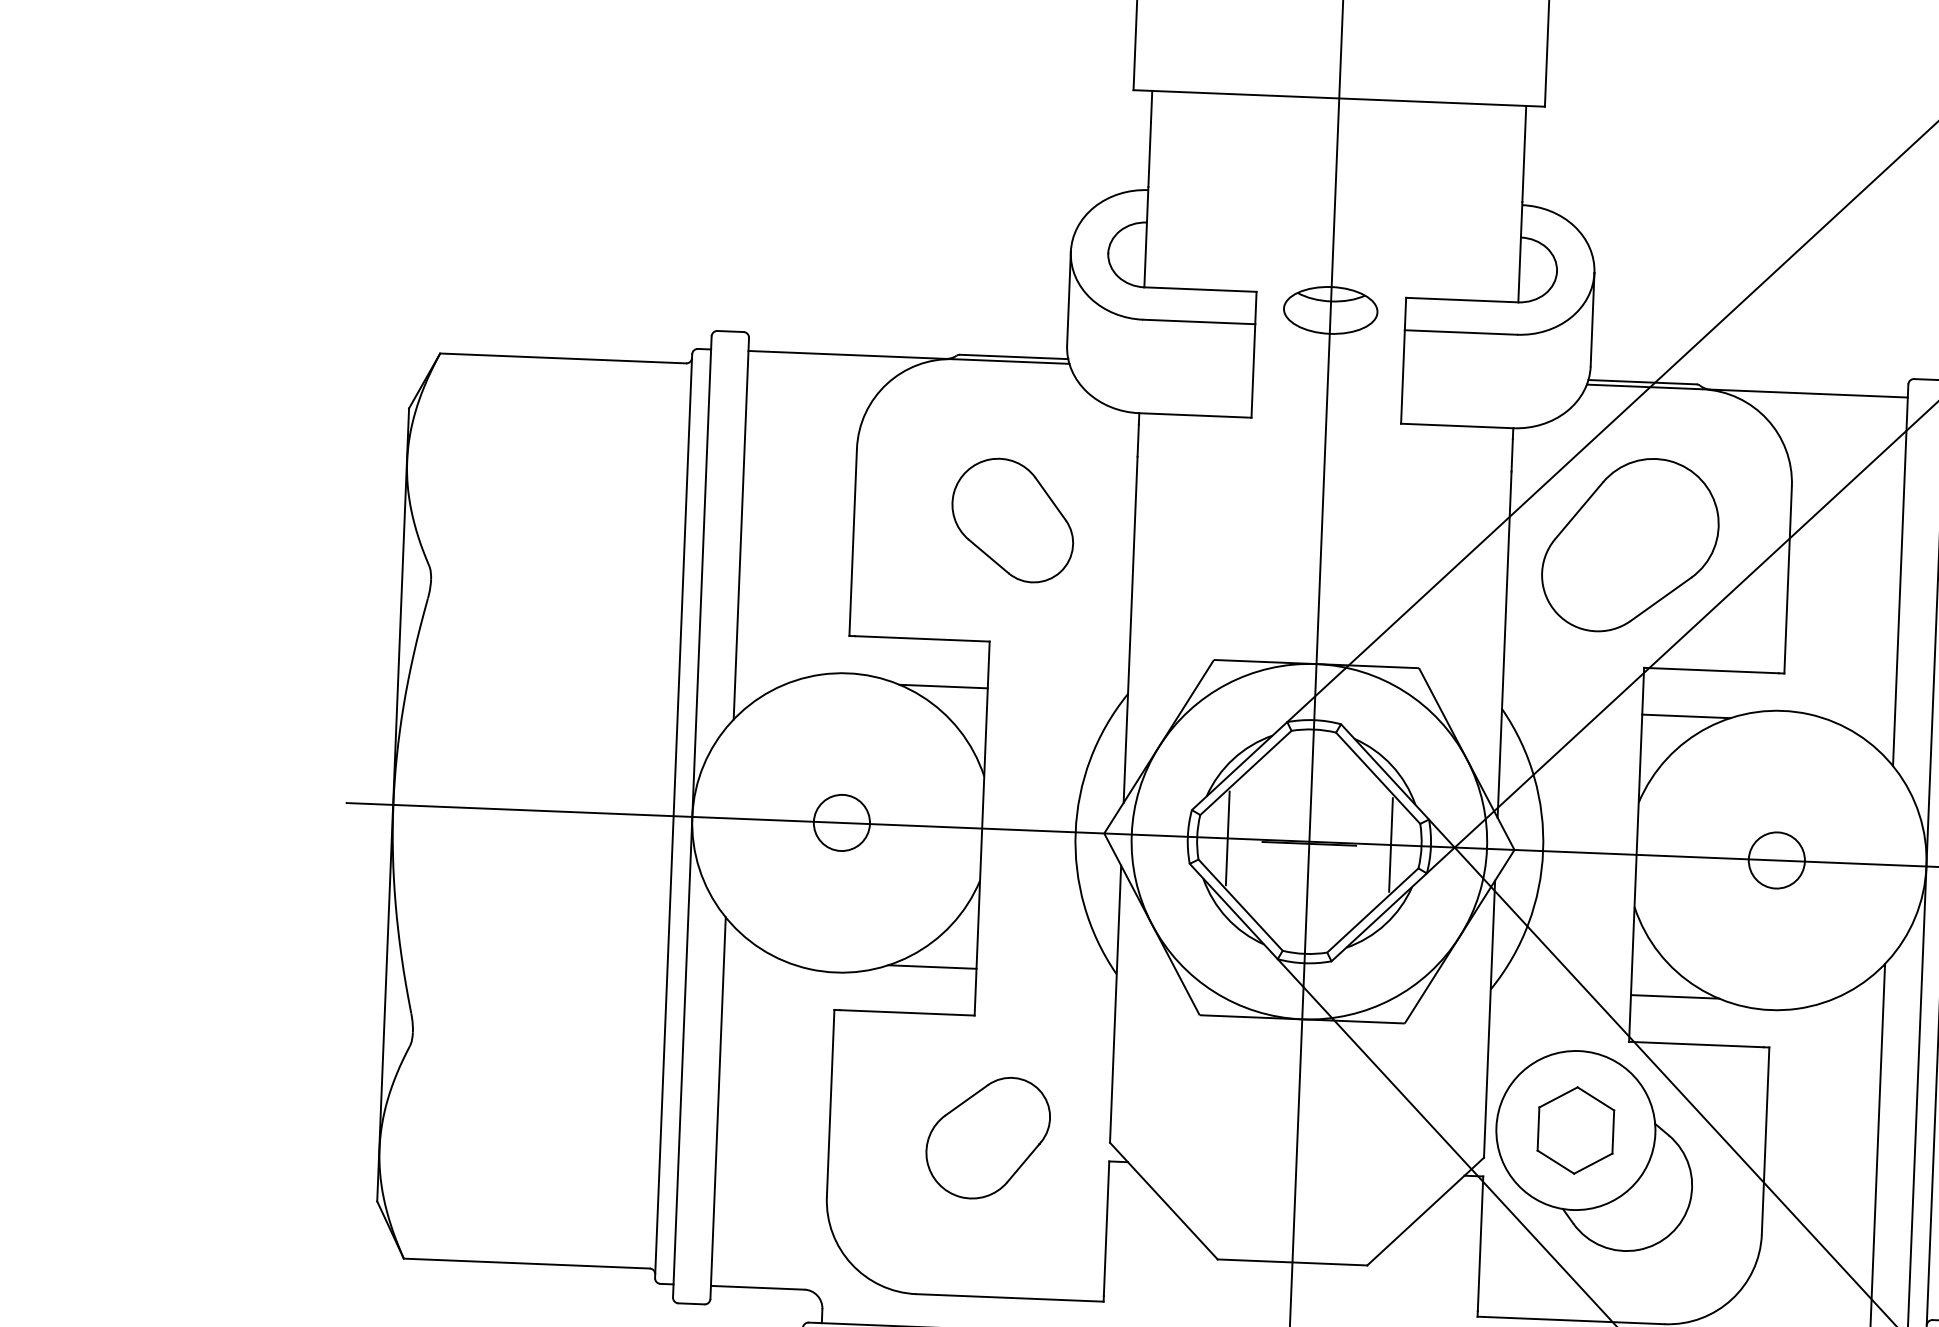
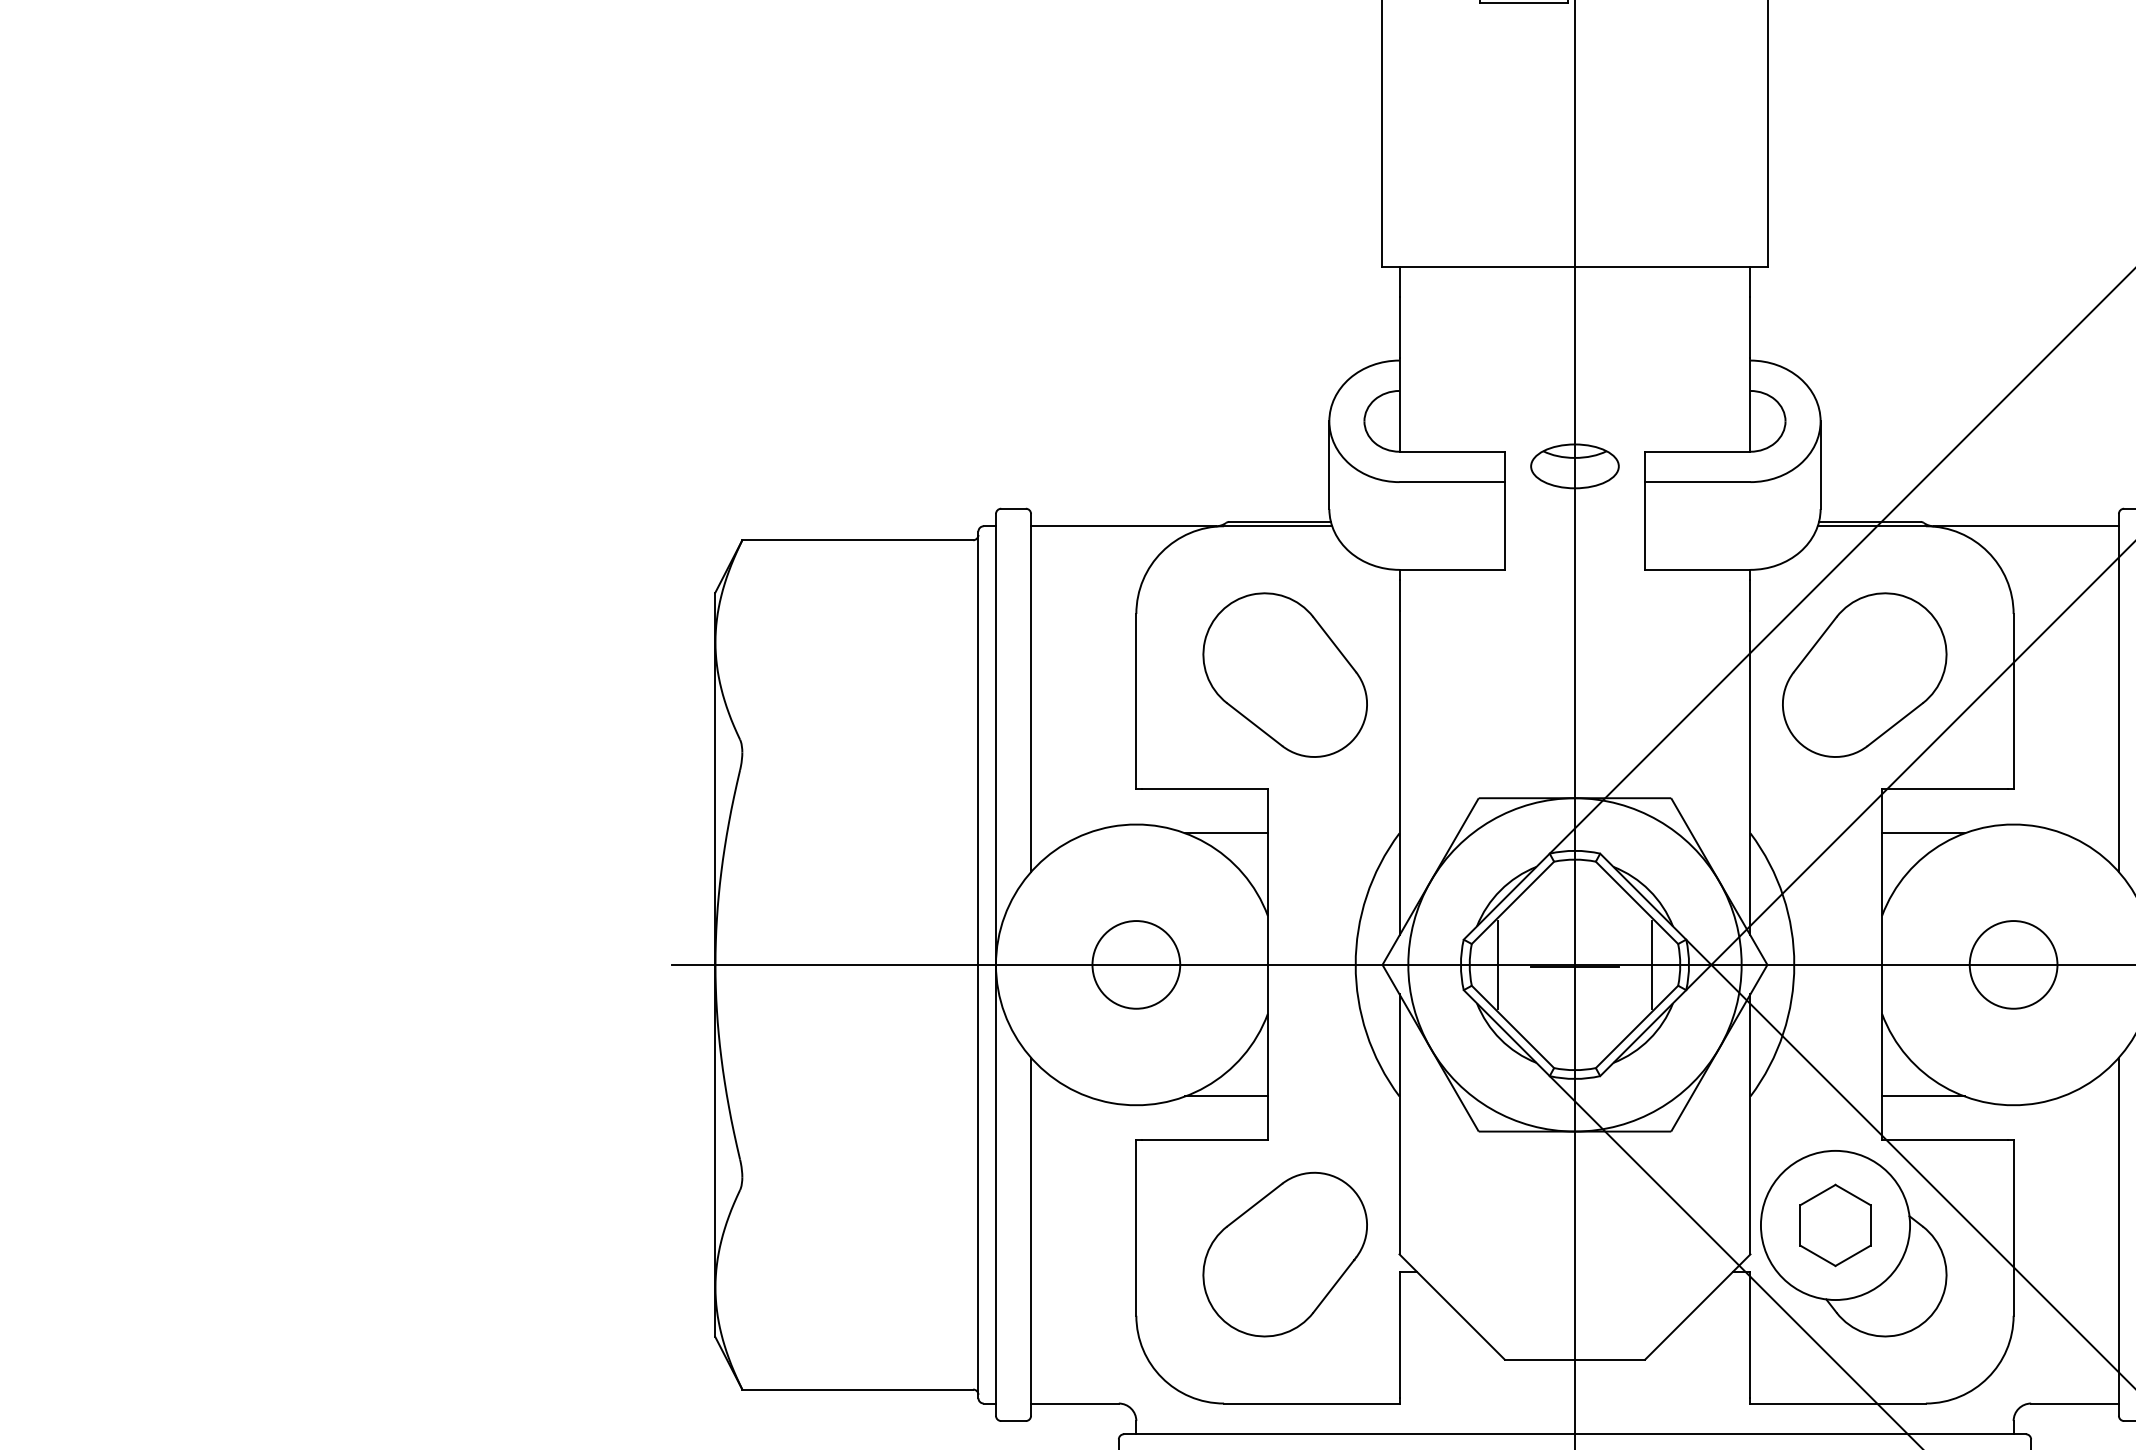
part: (1012, 519) -> (1284, 674), size x1.43
circle: (842, 822) -> (1136, 964), size x1.67
circle: (1776, 860) -> (2013, 964), size x1.67
part: (987, 1137) -> (1284, 1254), size x1.43

